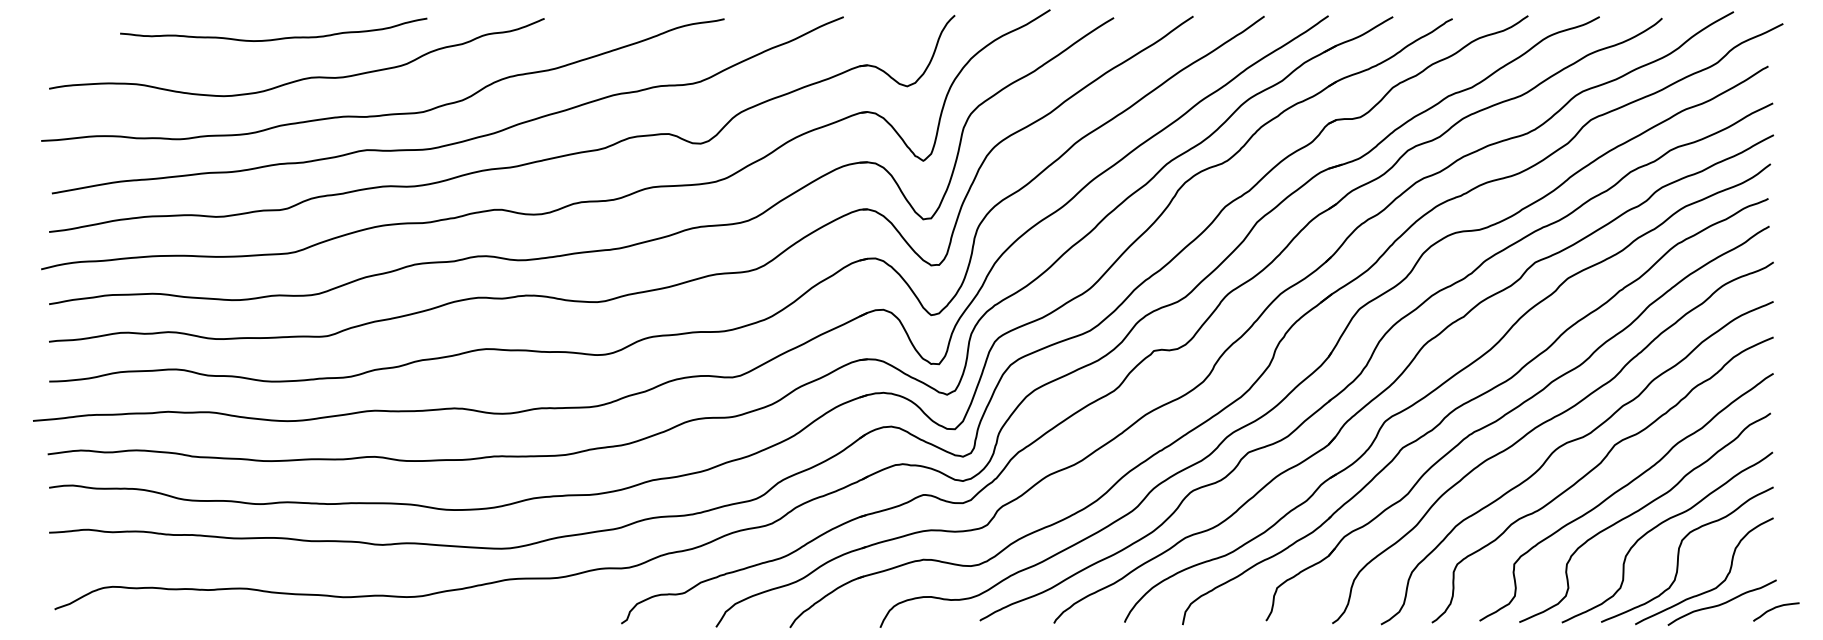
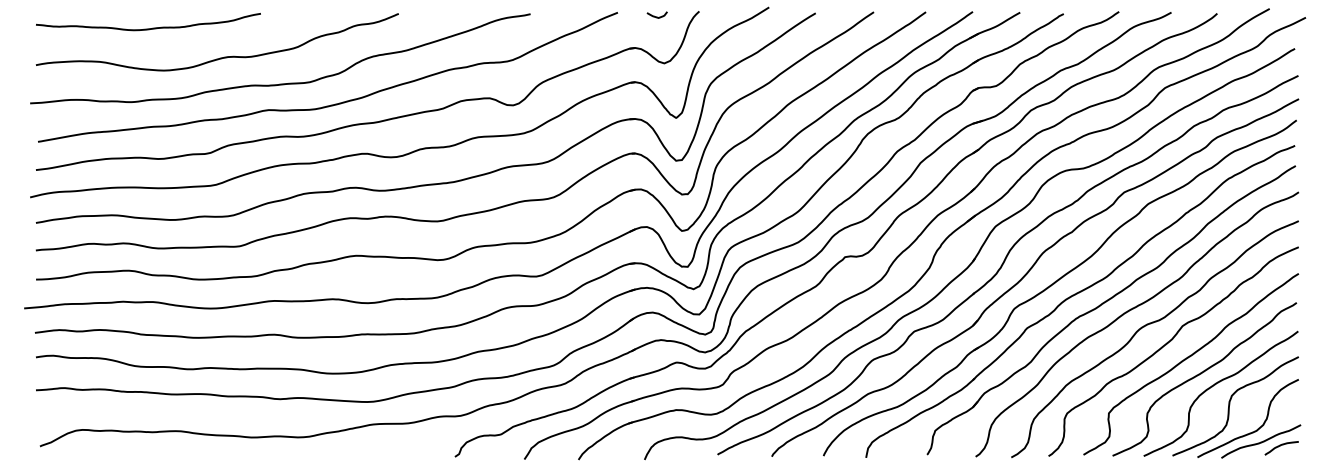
curve: (897, 22) -> (657, 16), added
curve: (274, 38) -> (149, 28), moved
curve: (1774, 609) -> (1280, 446), moved

